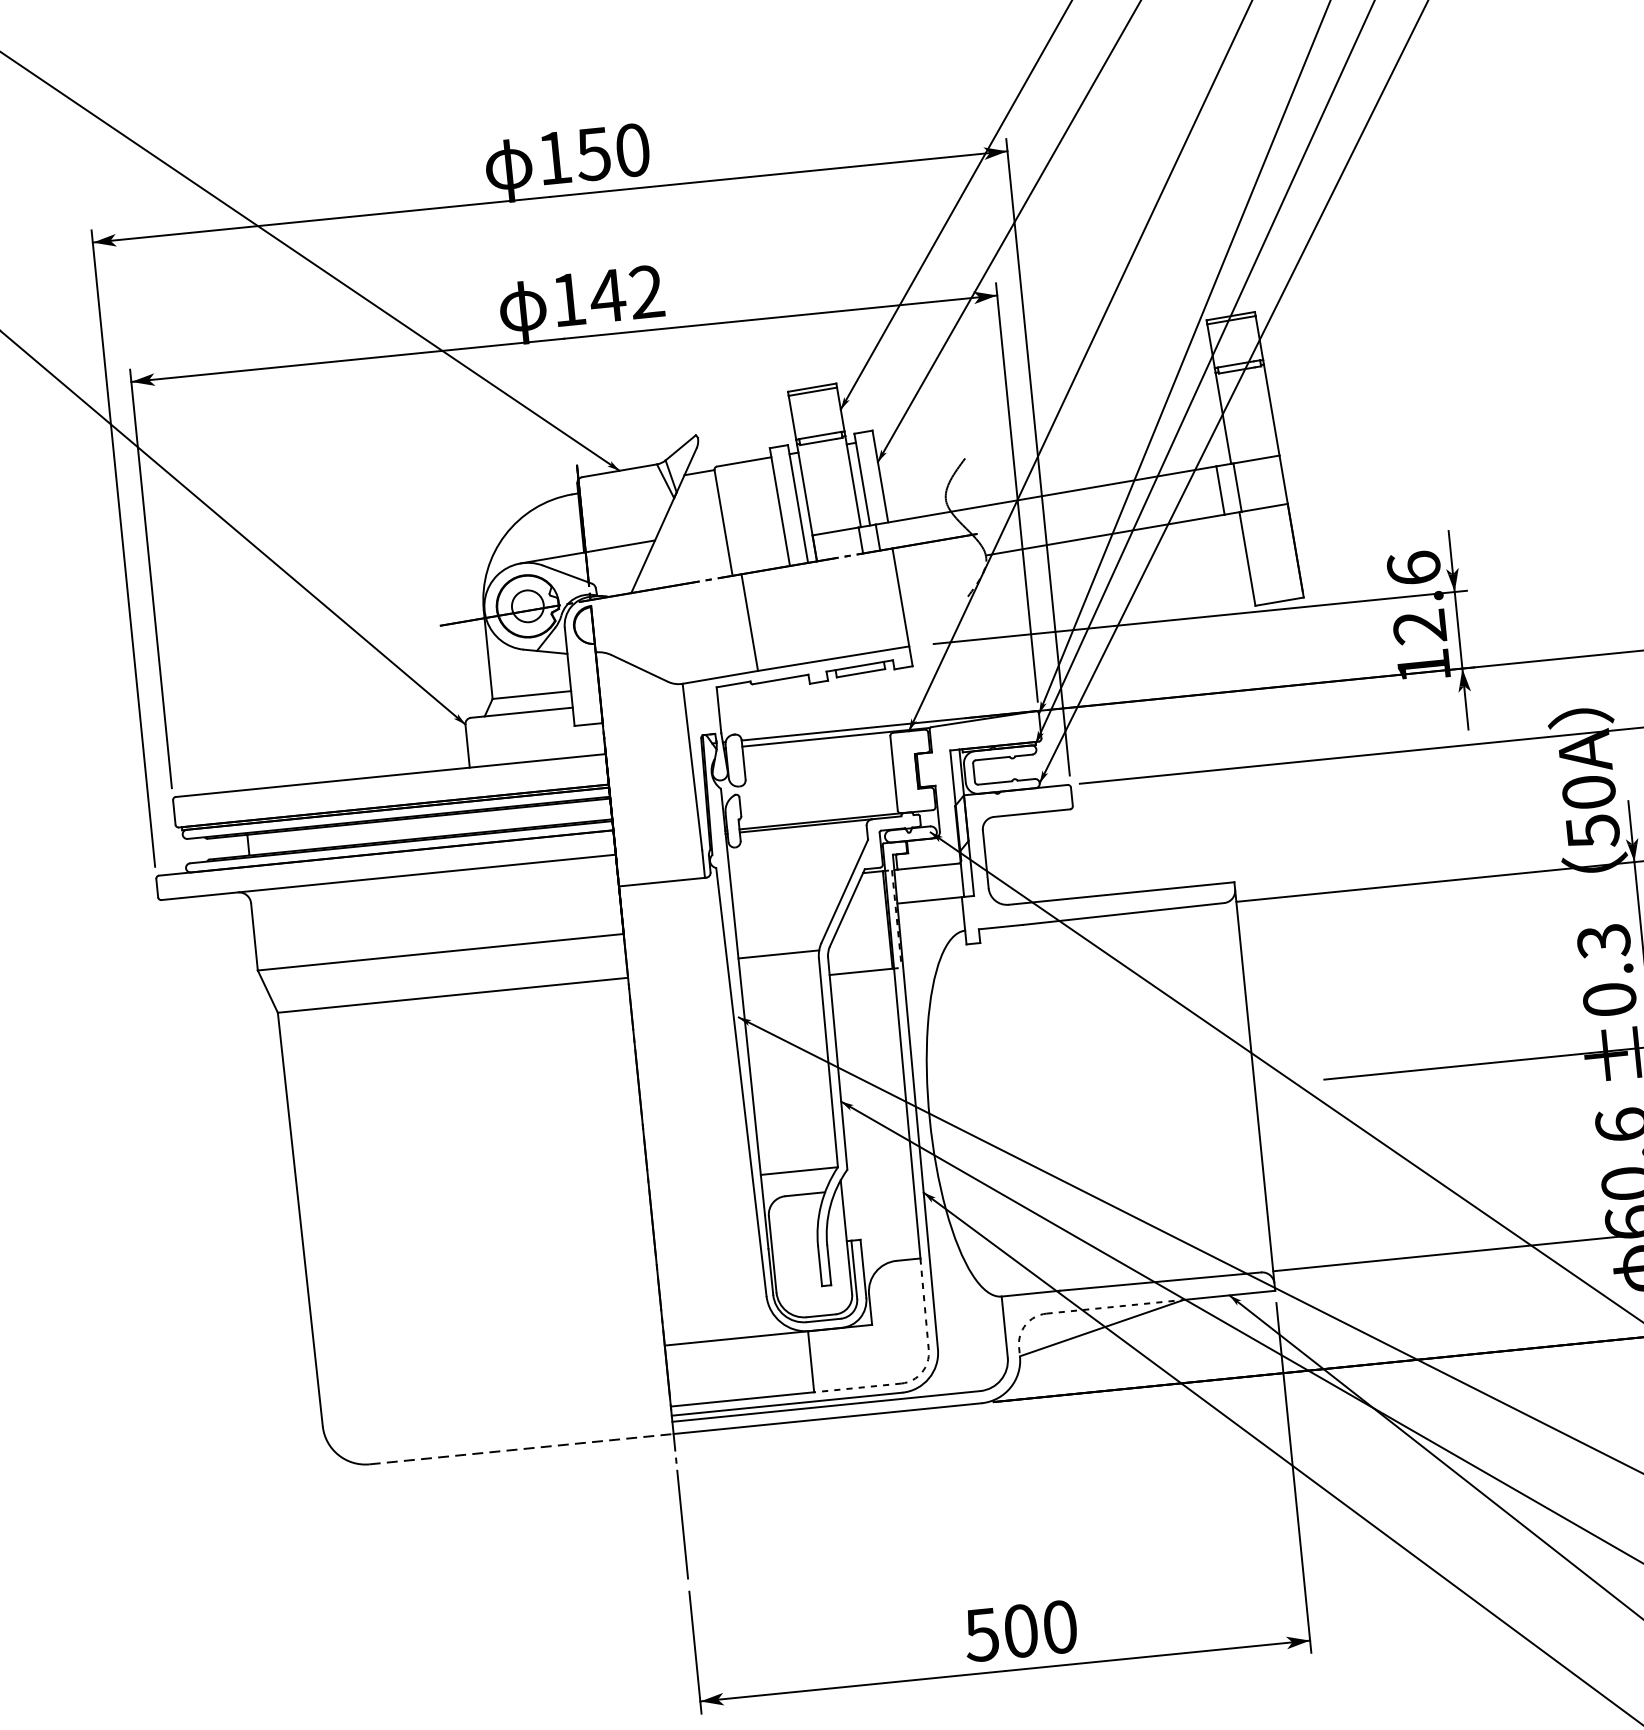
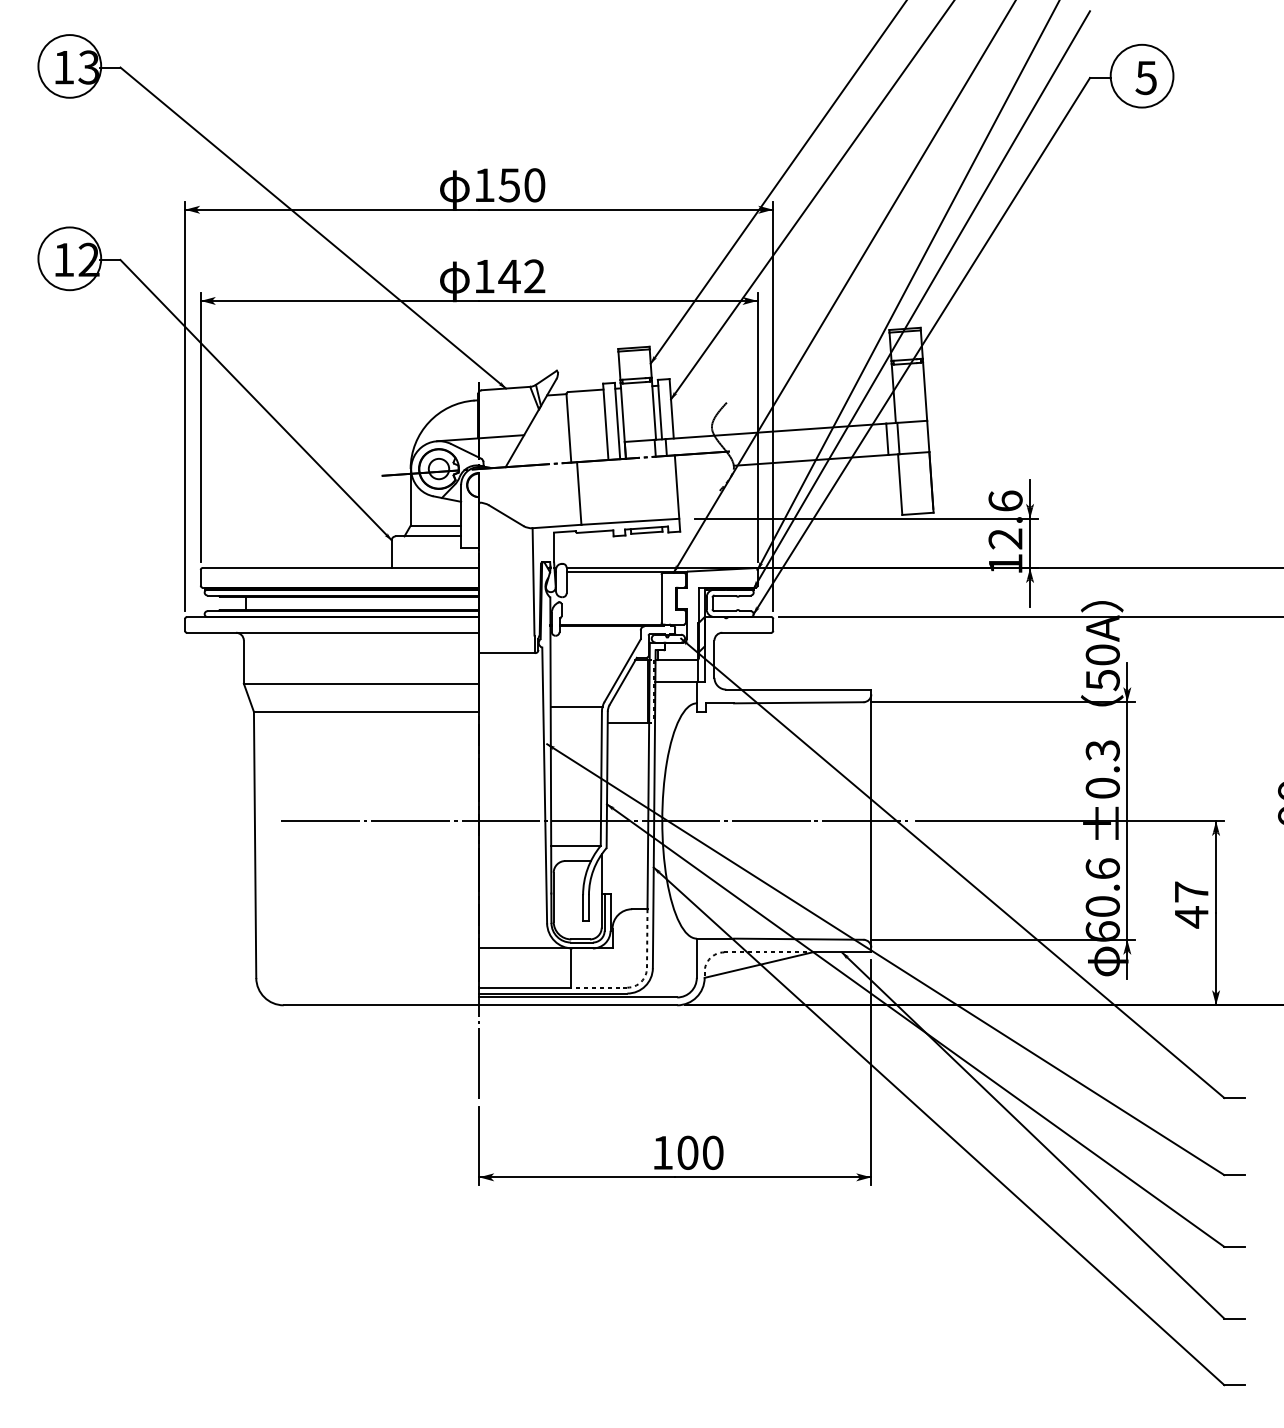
line: (824, 1130) -> (594, 821), added
line: (521, 1449) -> (381, 1005), dashed -> solid
text: (981, 1634) -> (662, 1152), 500 -> 100

